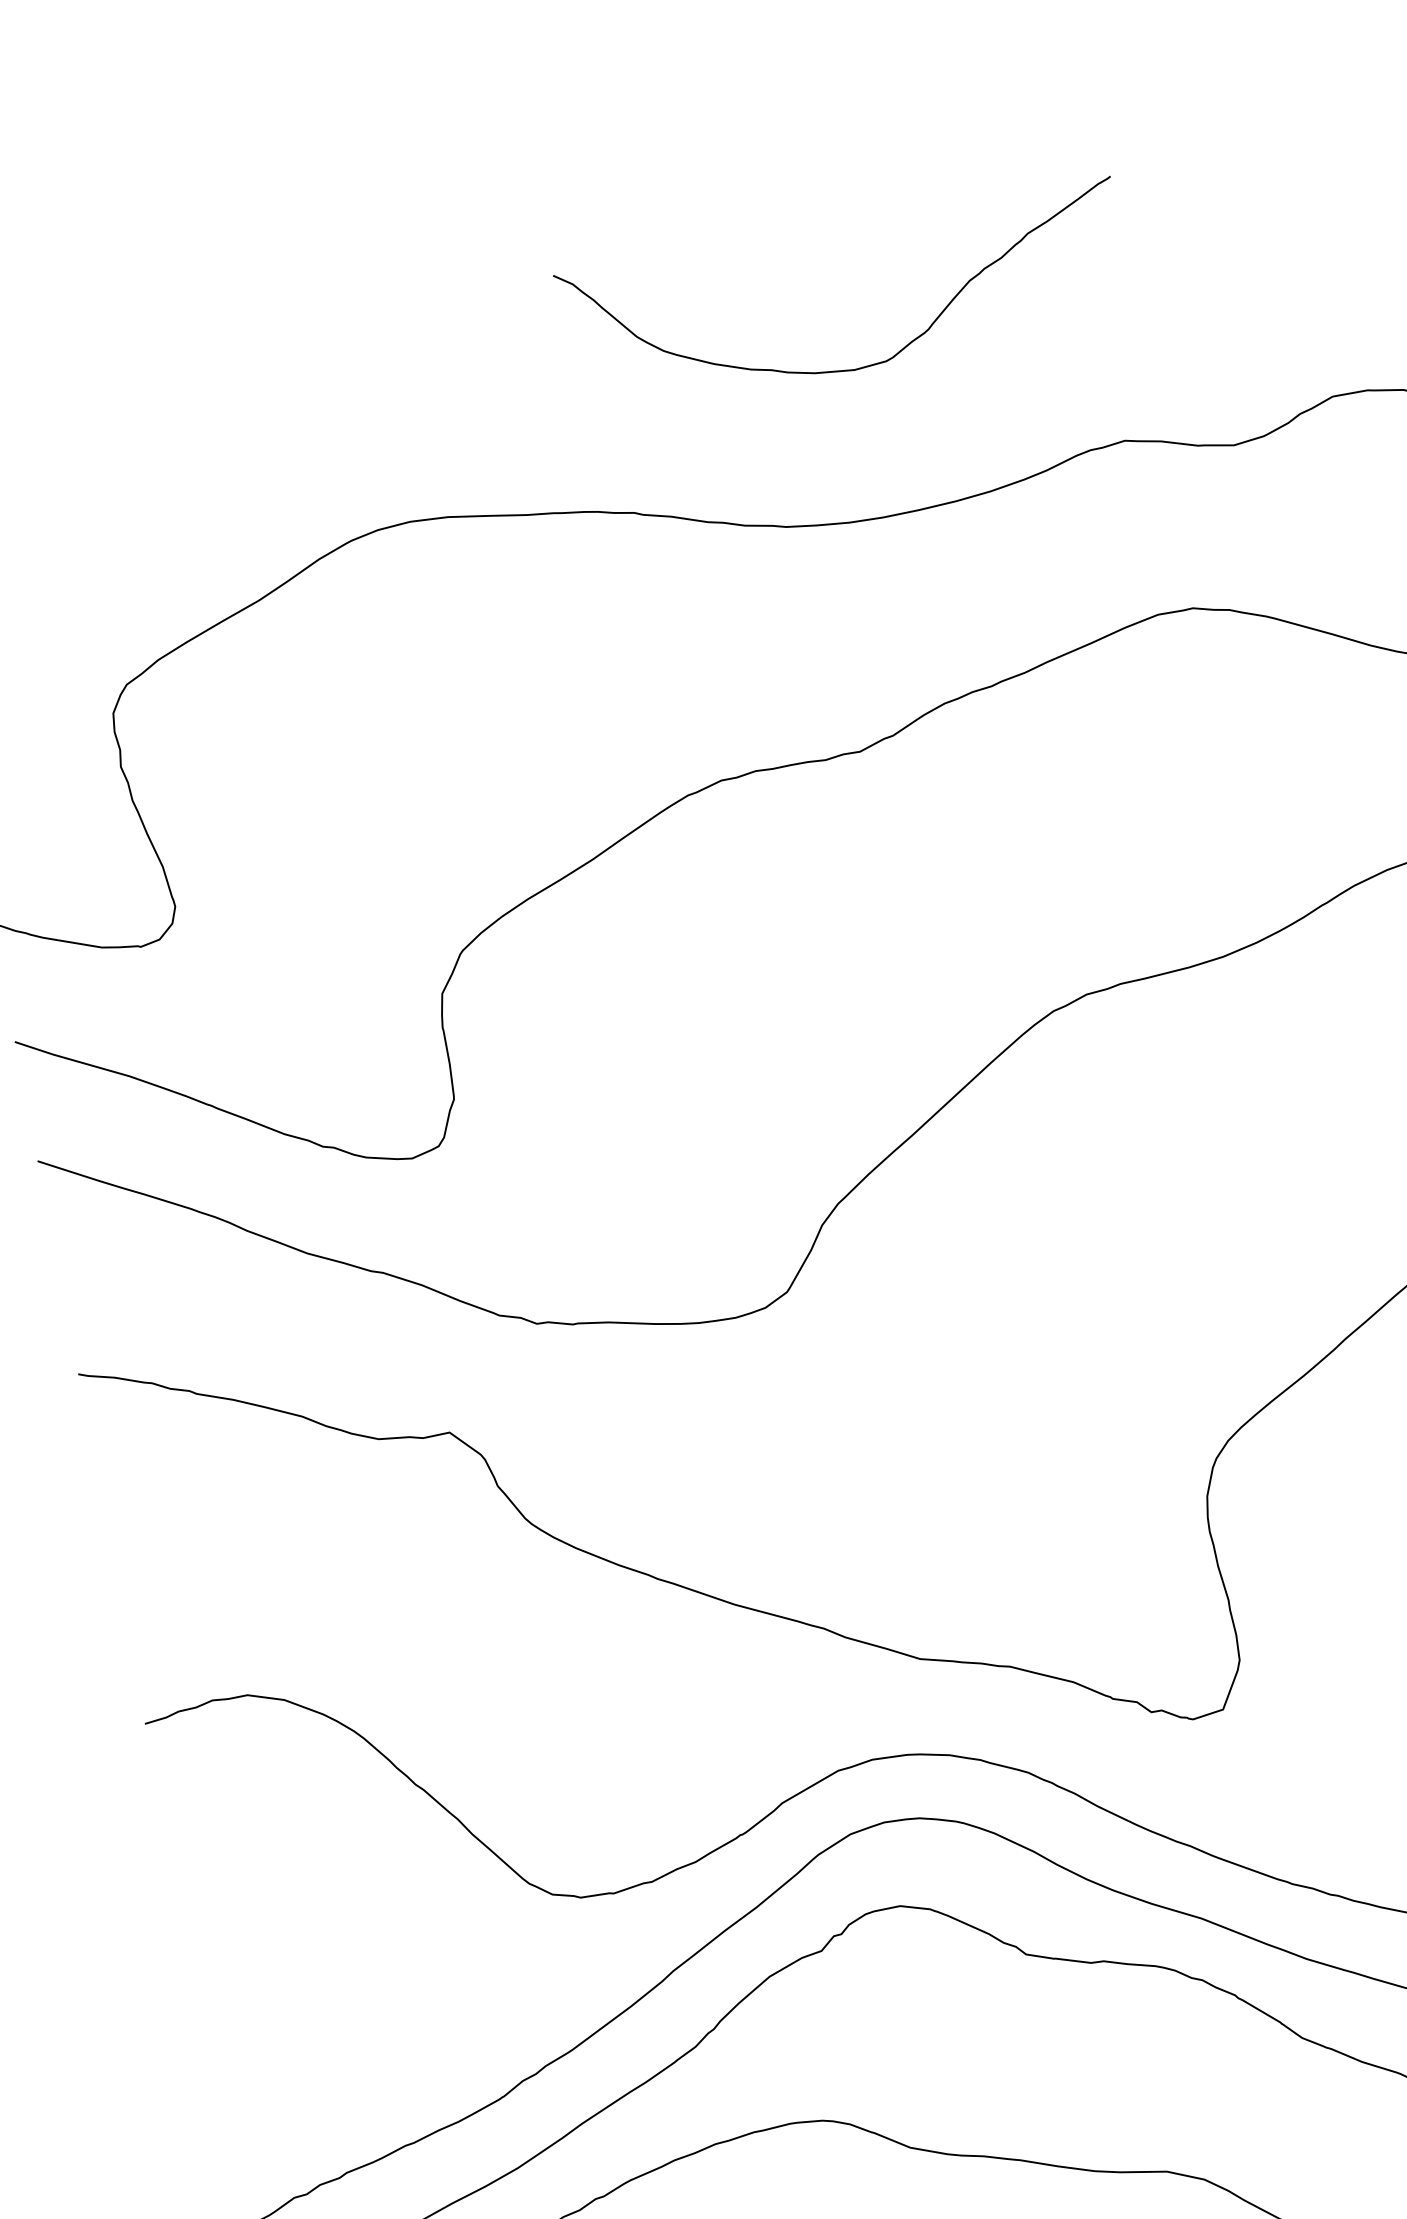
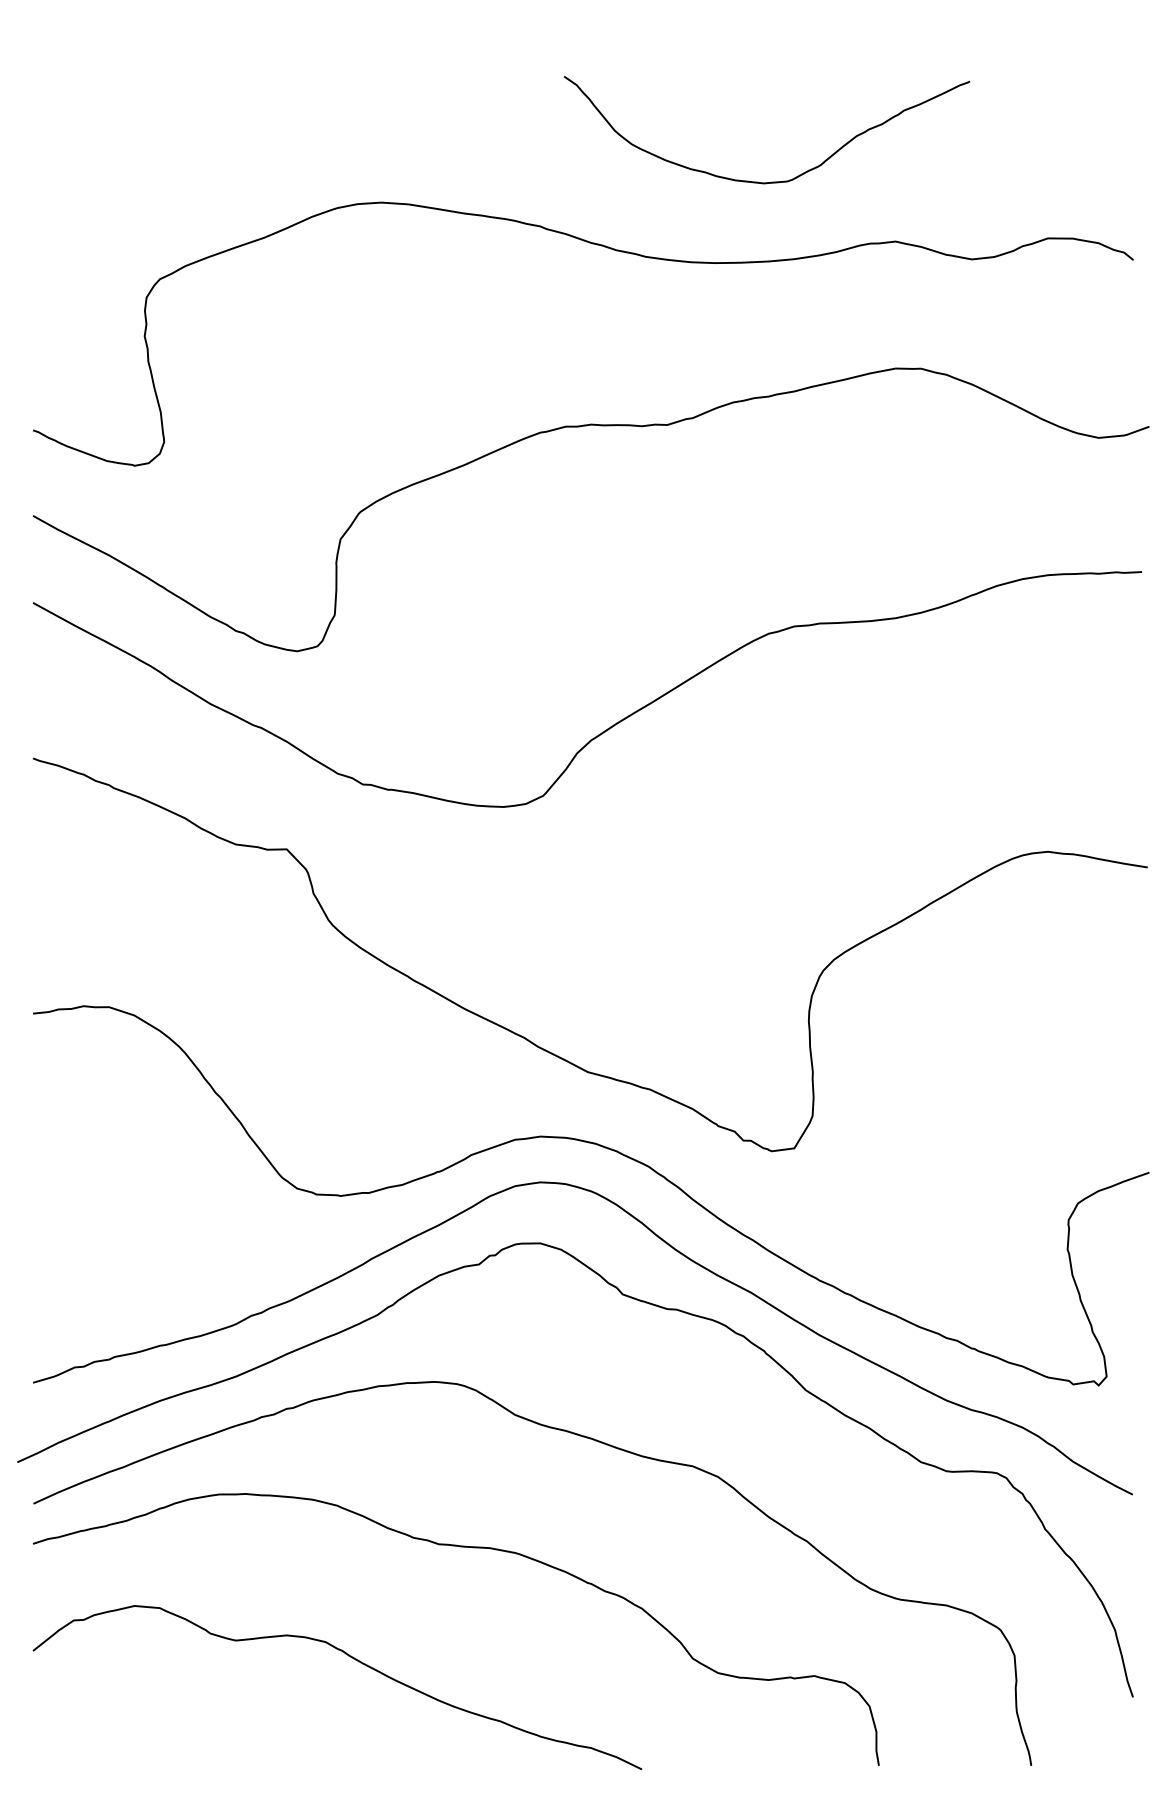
curve: (864, 365) -> (771, 181), moved

